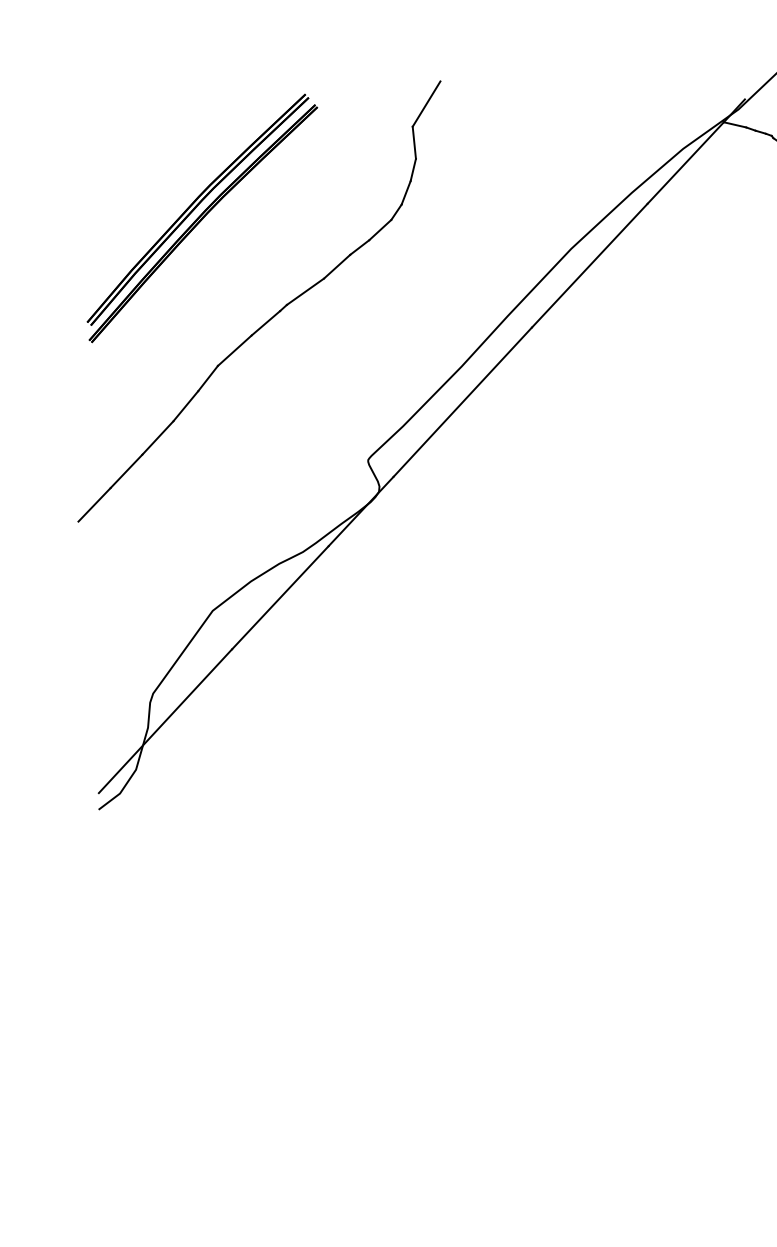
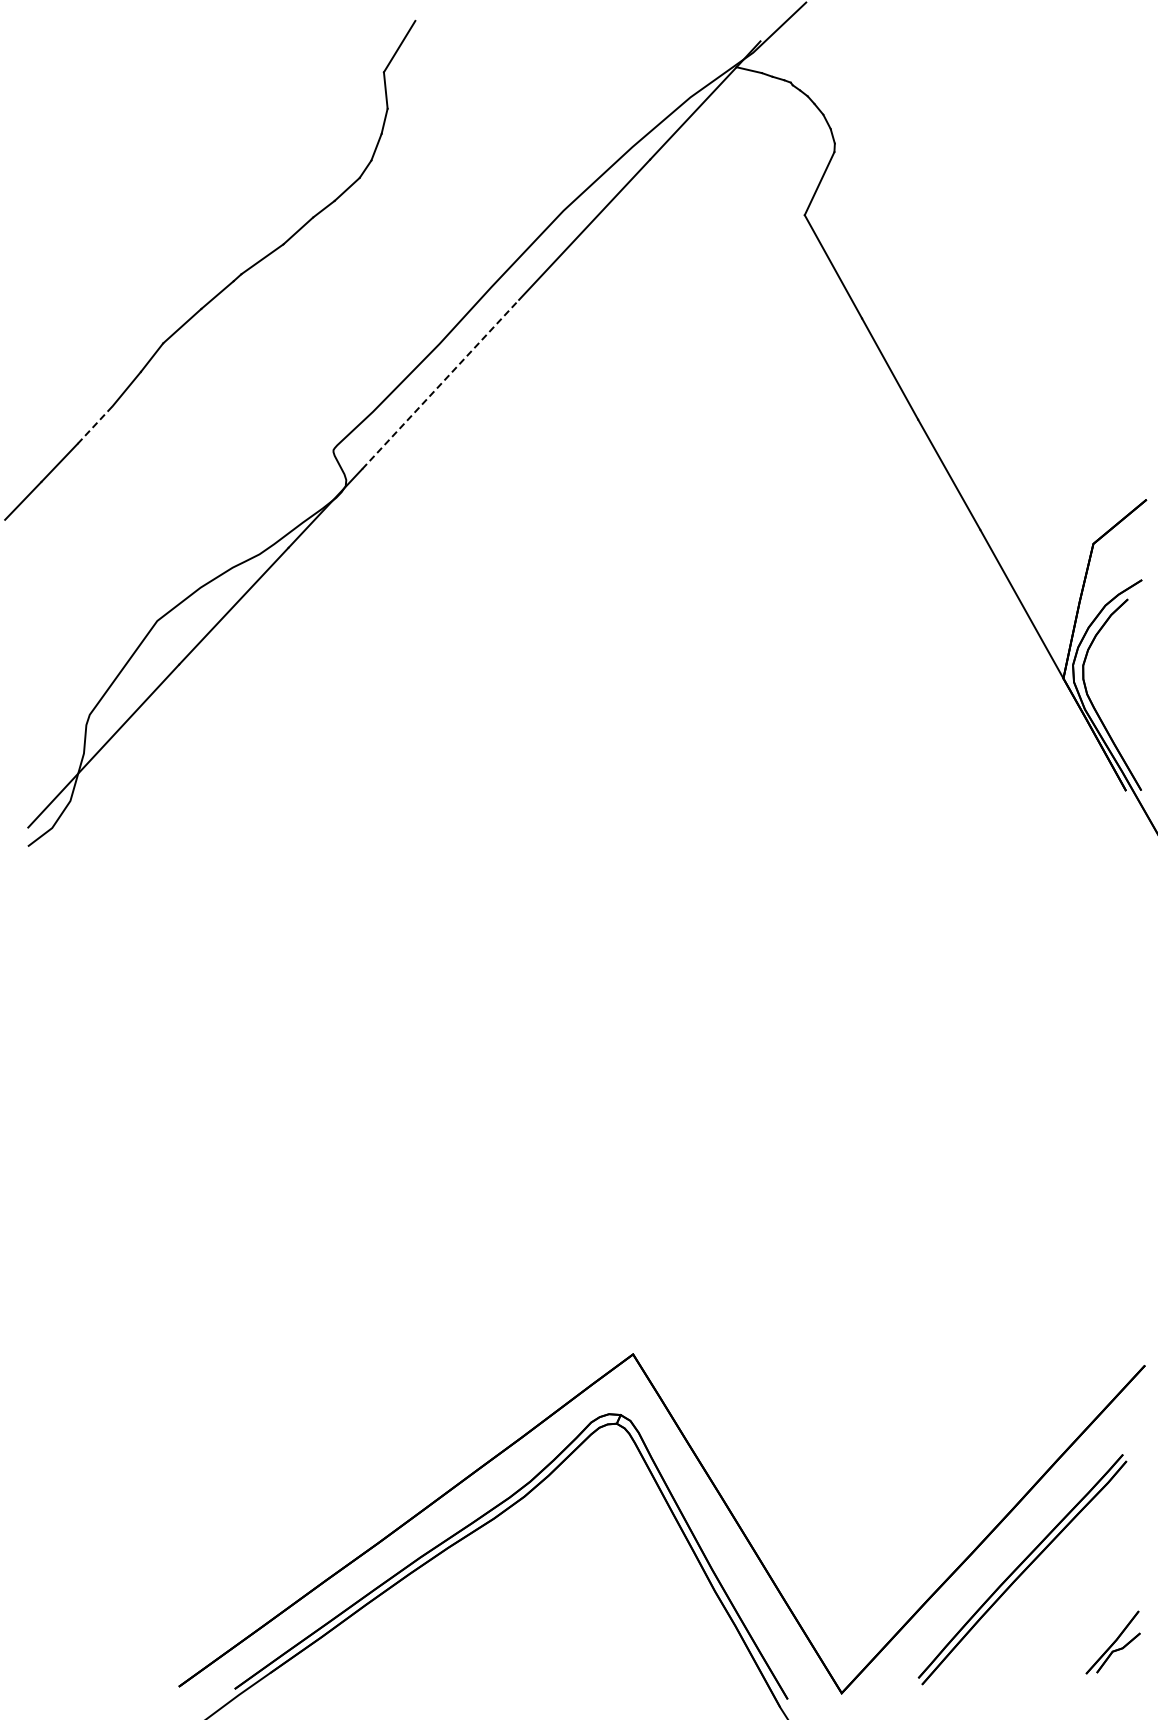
part: (202, 218) -> (145, 176), removed
line: (463, 402) -> (441, 384), solid -> dashed
line: (158, 438) -> (95, 425), solid -> dashed

